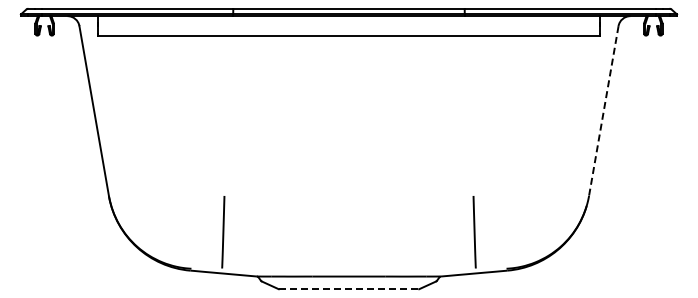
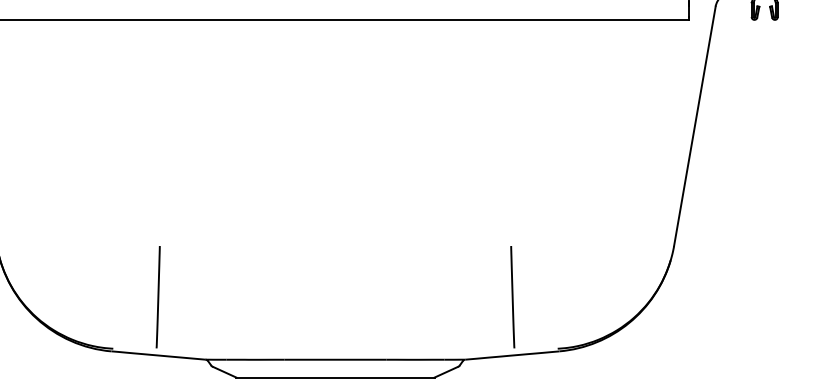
line: (603, 111) -> (694, 126), dashed -> solid
line: (349, 289) -> (336, 377), dashed -> solid

